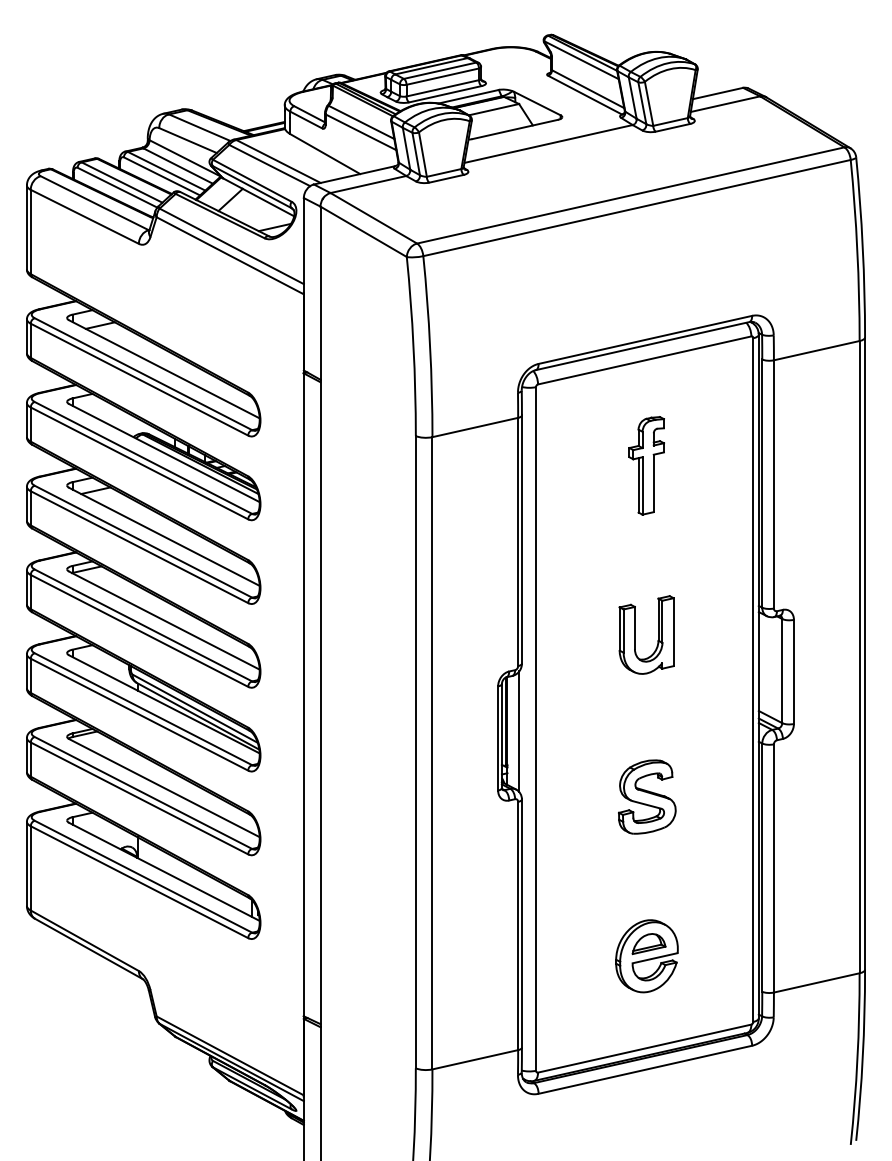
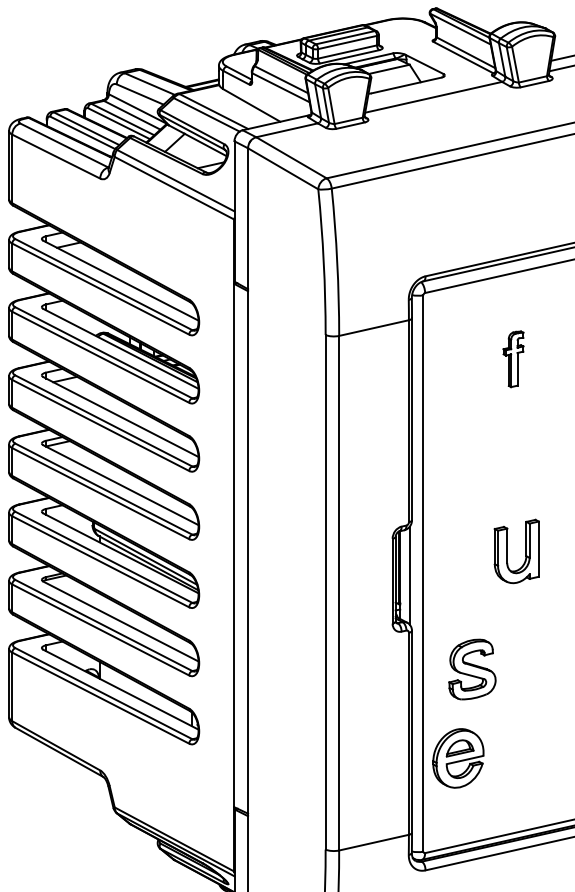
part: (646, 465) -> (513, 358), size x0.7
part: (635, 634) -> (507, 551), moved
part: (647, 796) -> (472, 669), moved
part: (646, 956) -> (458, 758), moved

